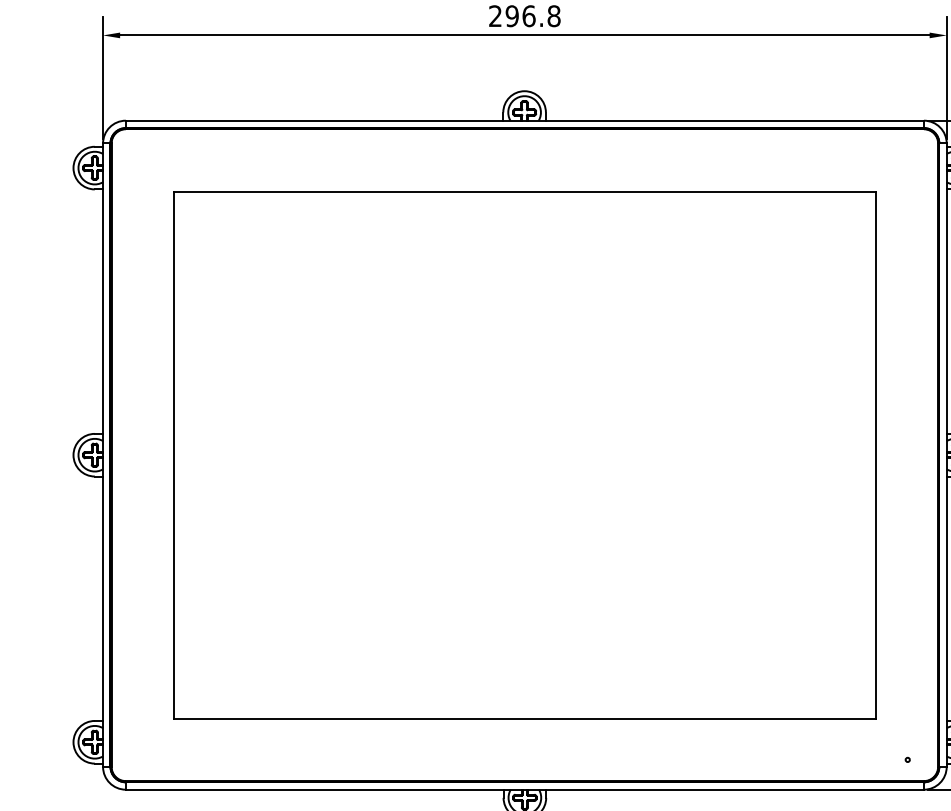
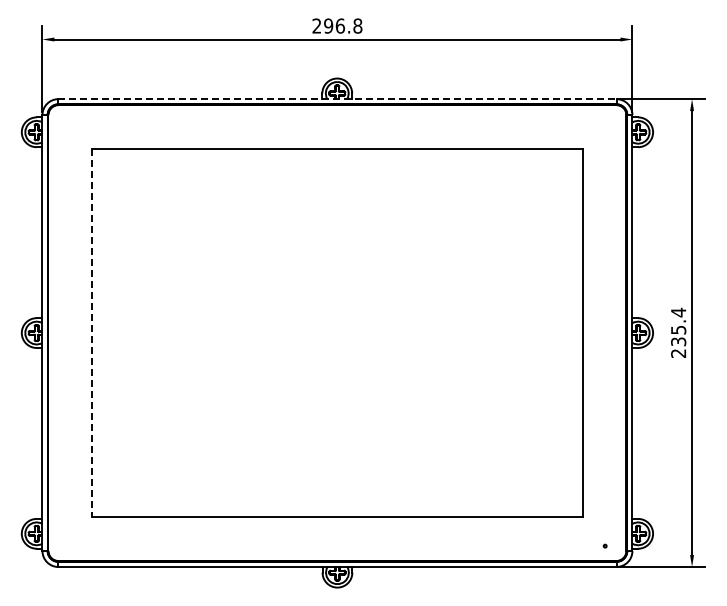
line: (524, 121) -> (337, 99), solid -> dashed
line: (174, 455) -> (92, 333), solid -> dashed

